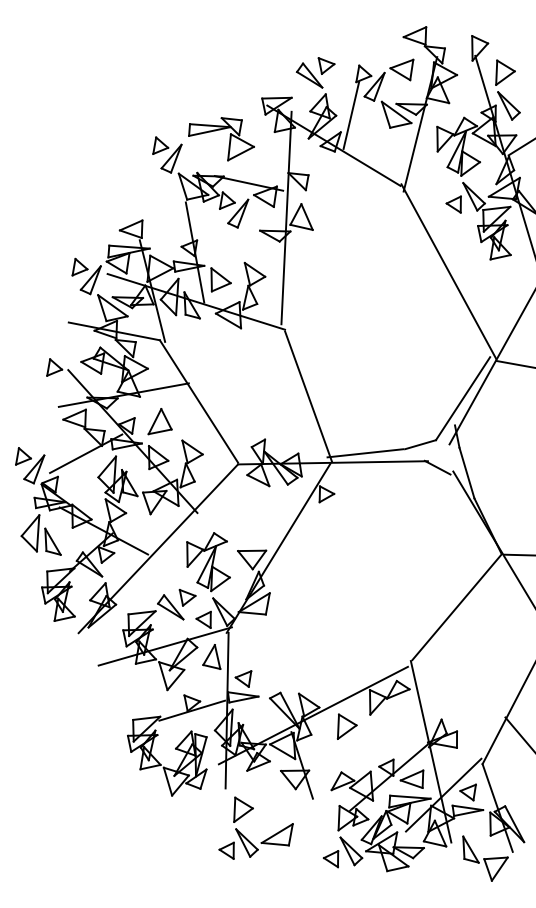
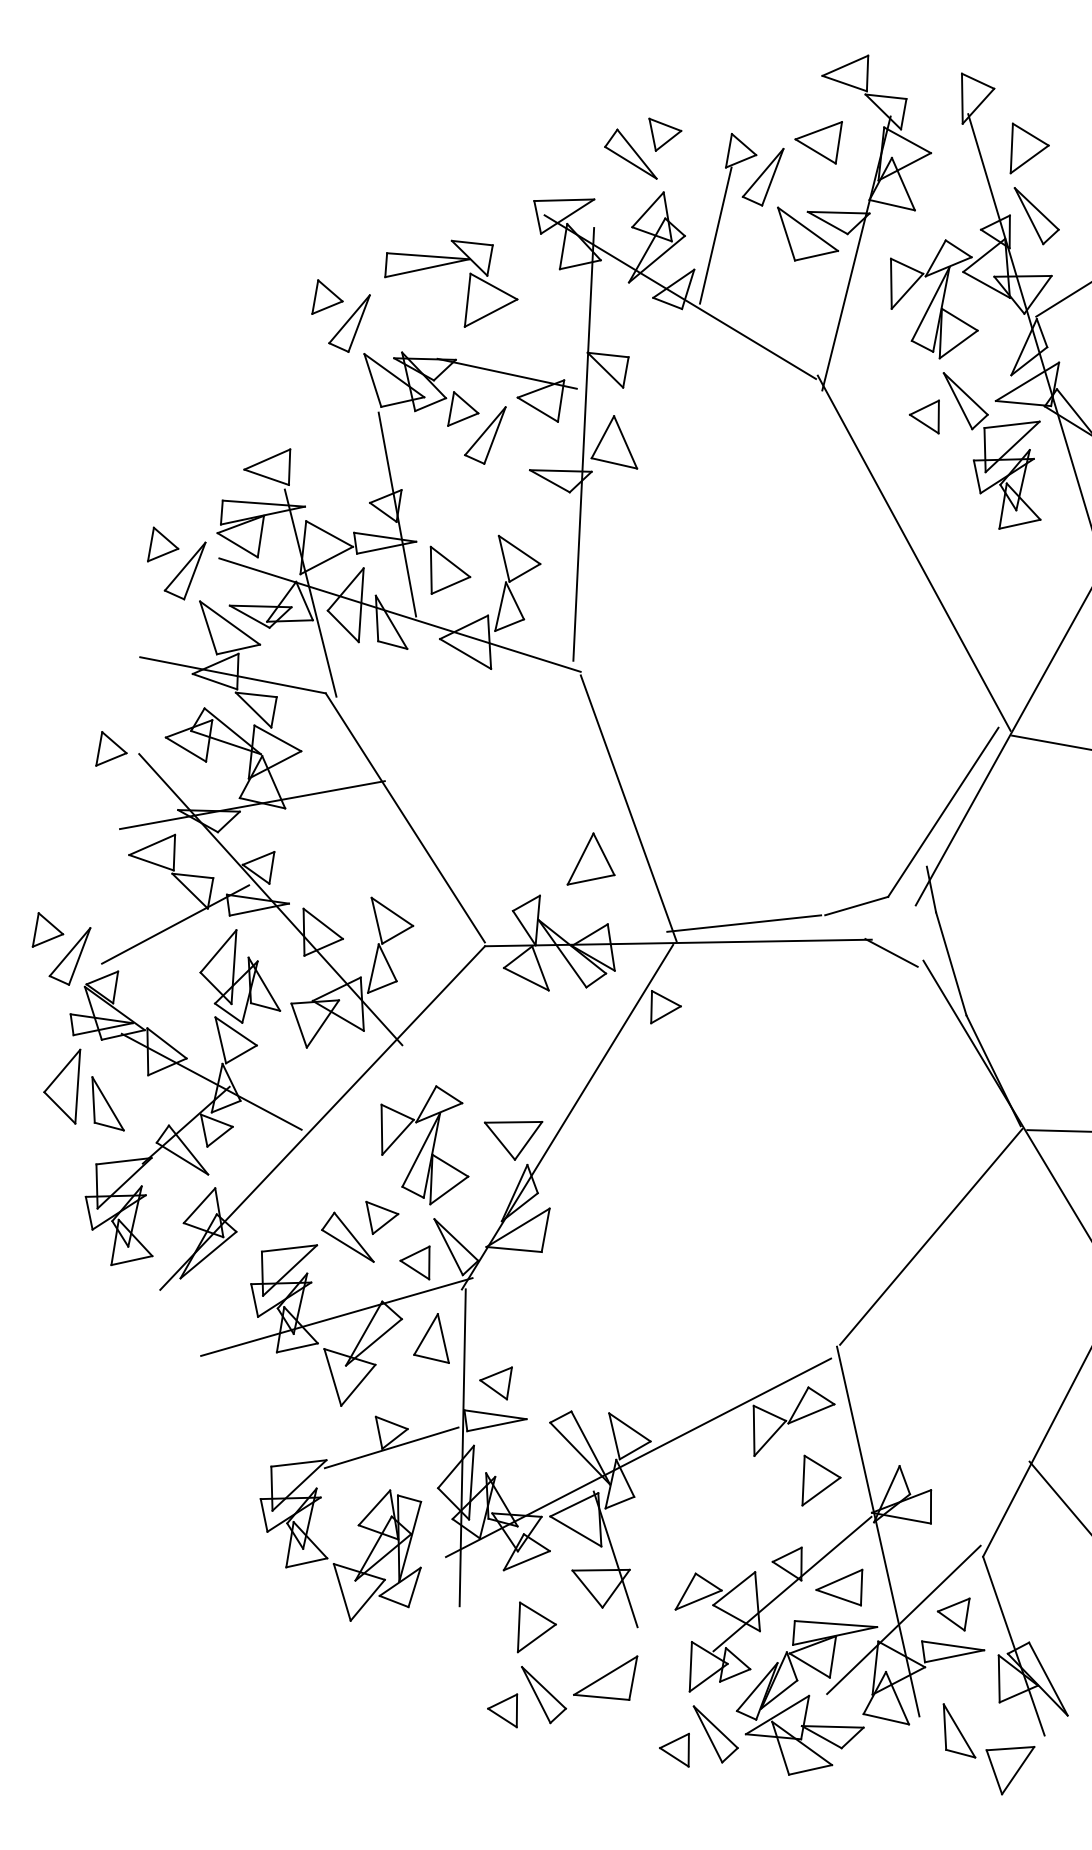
part: (159, 421) -> (589, 858), moved
part: (346, 726) -> (819, 1480), moved
part: (245, 836) -> (540, 1681), moved

